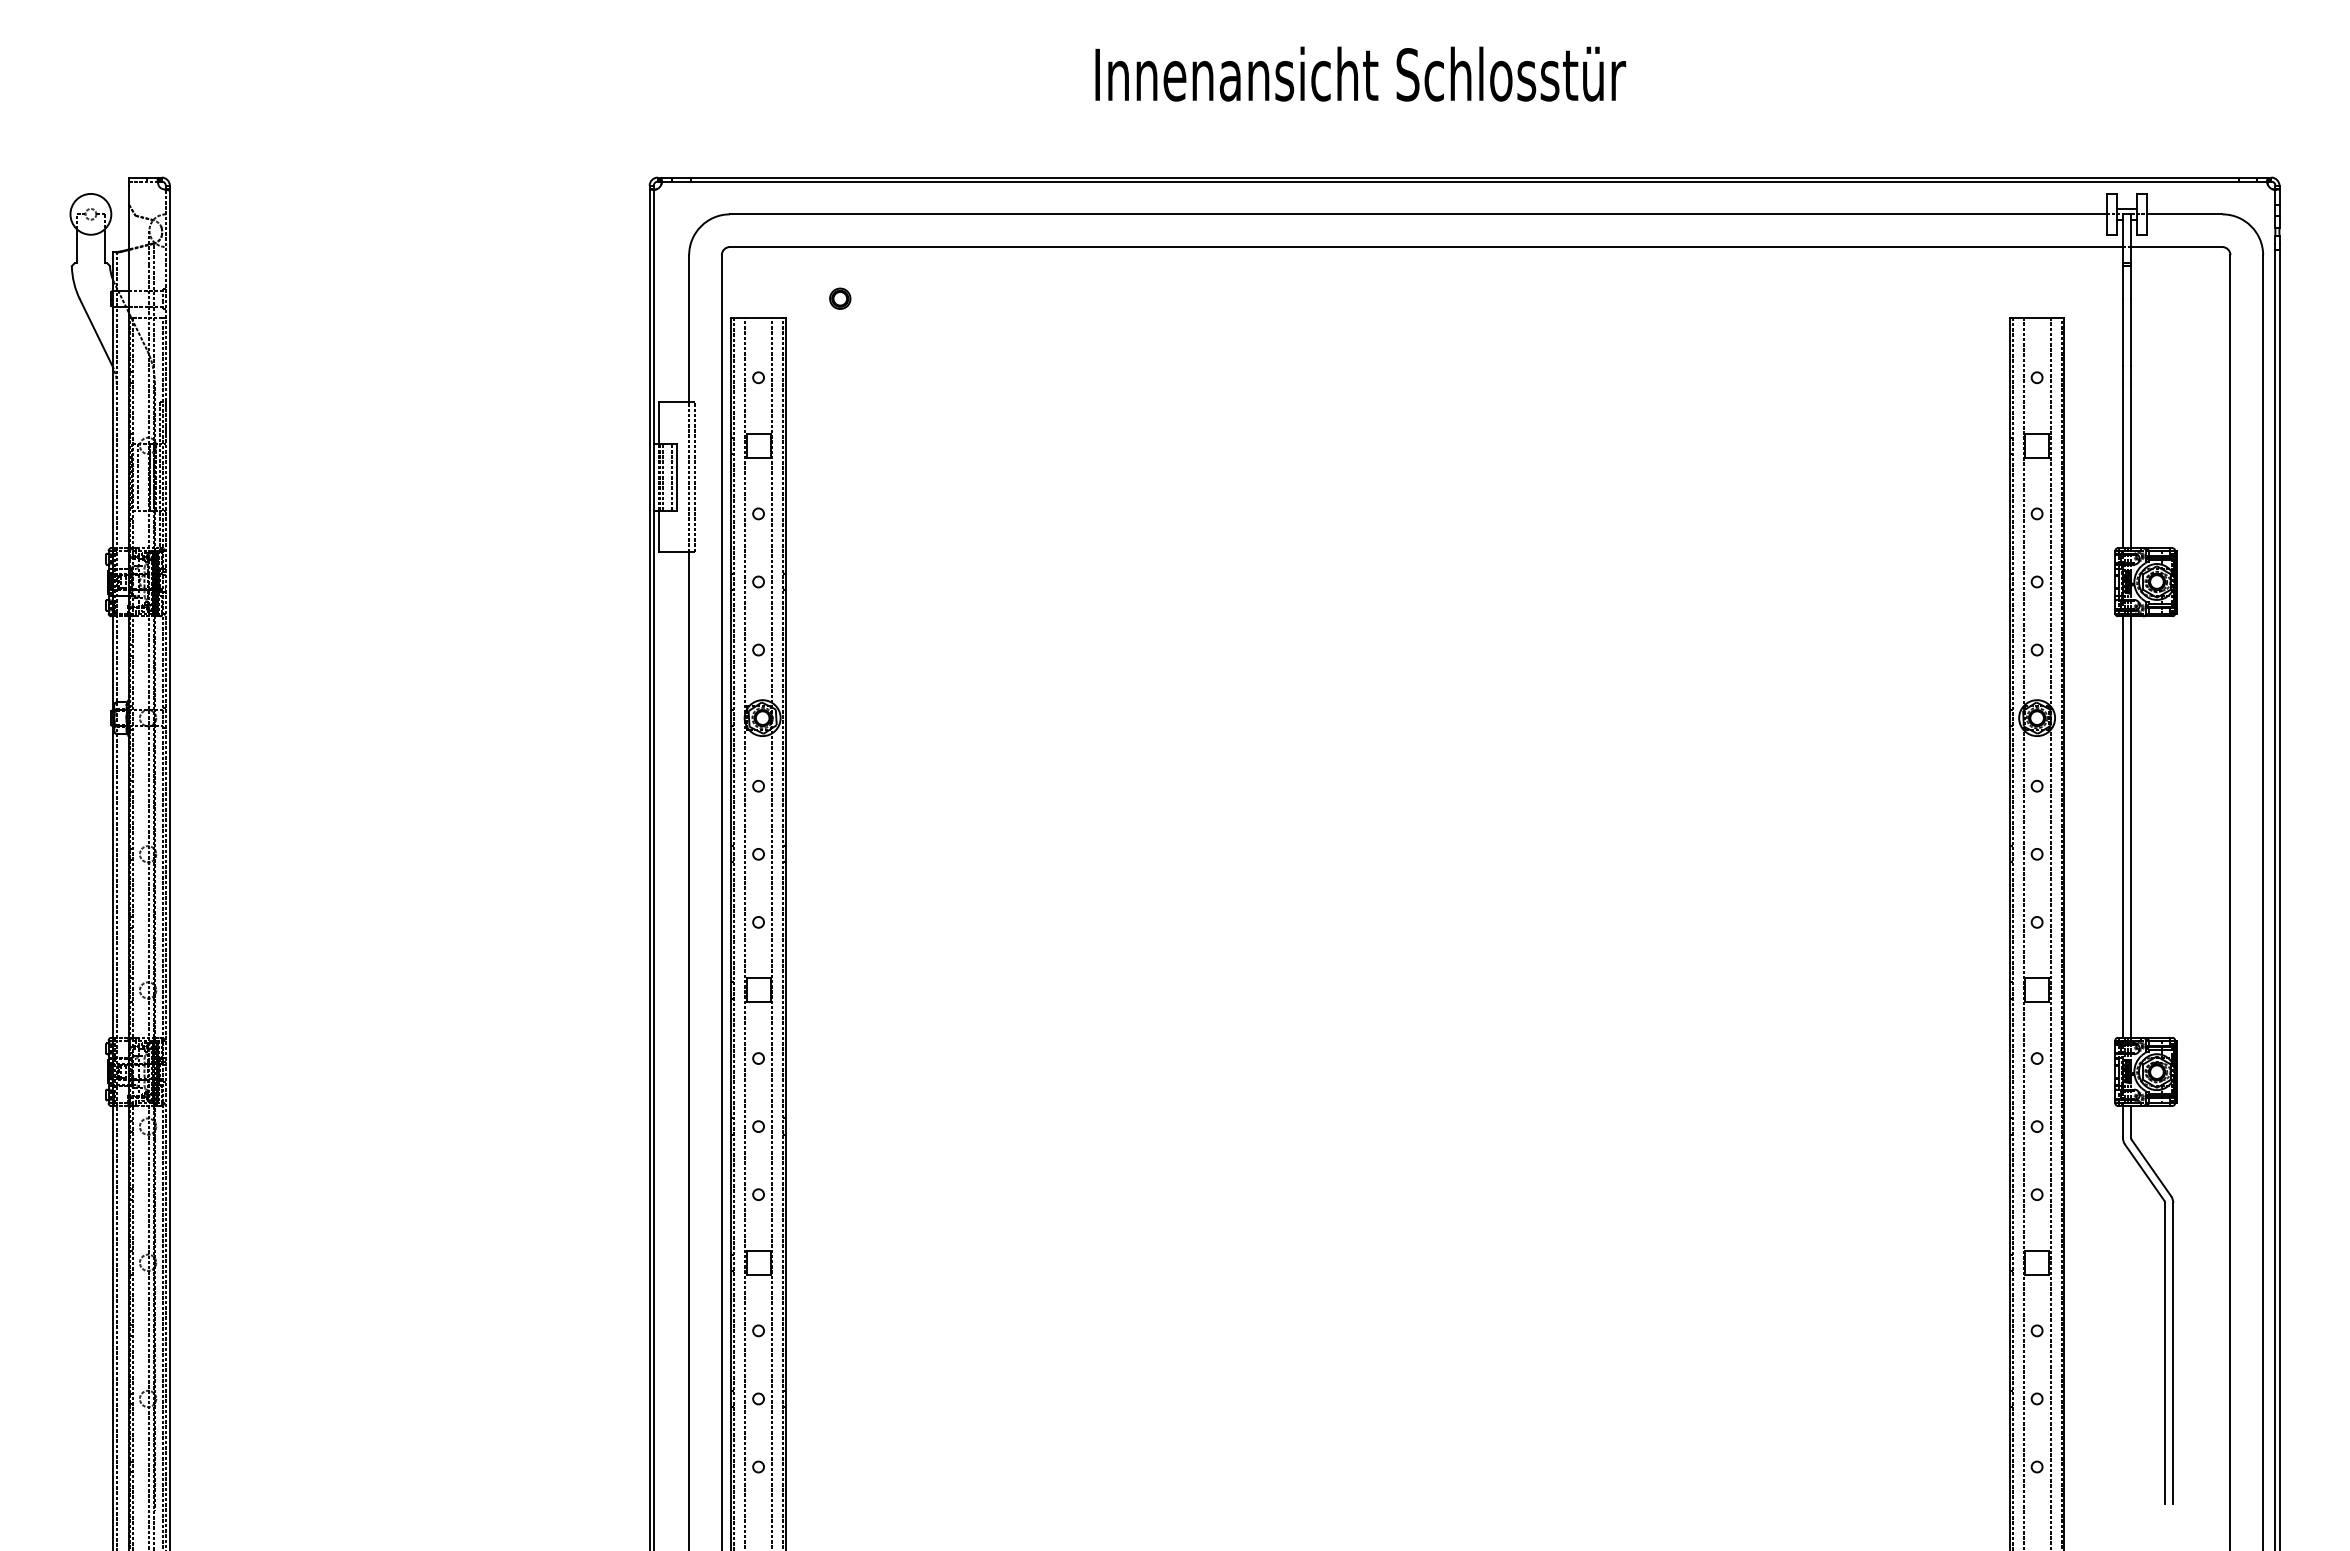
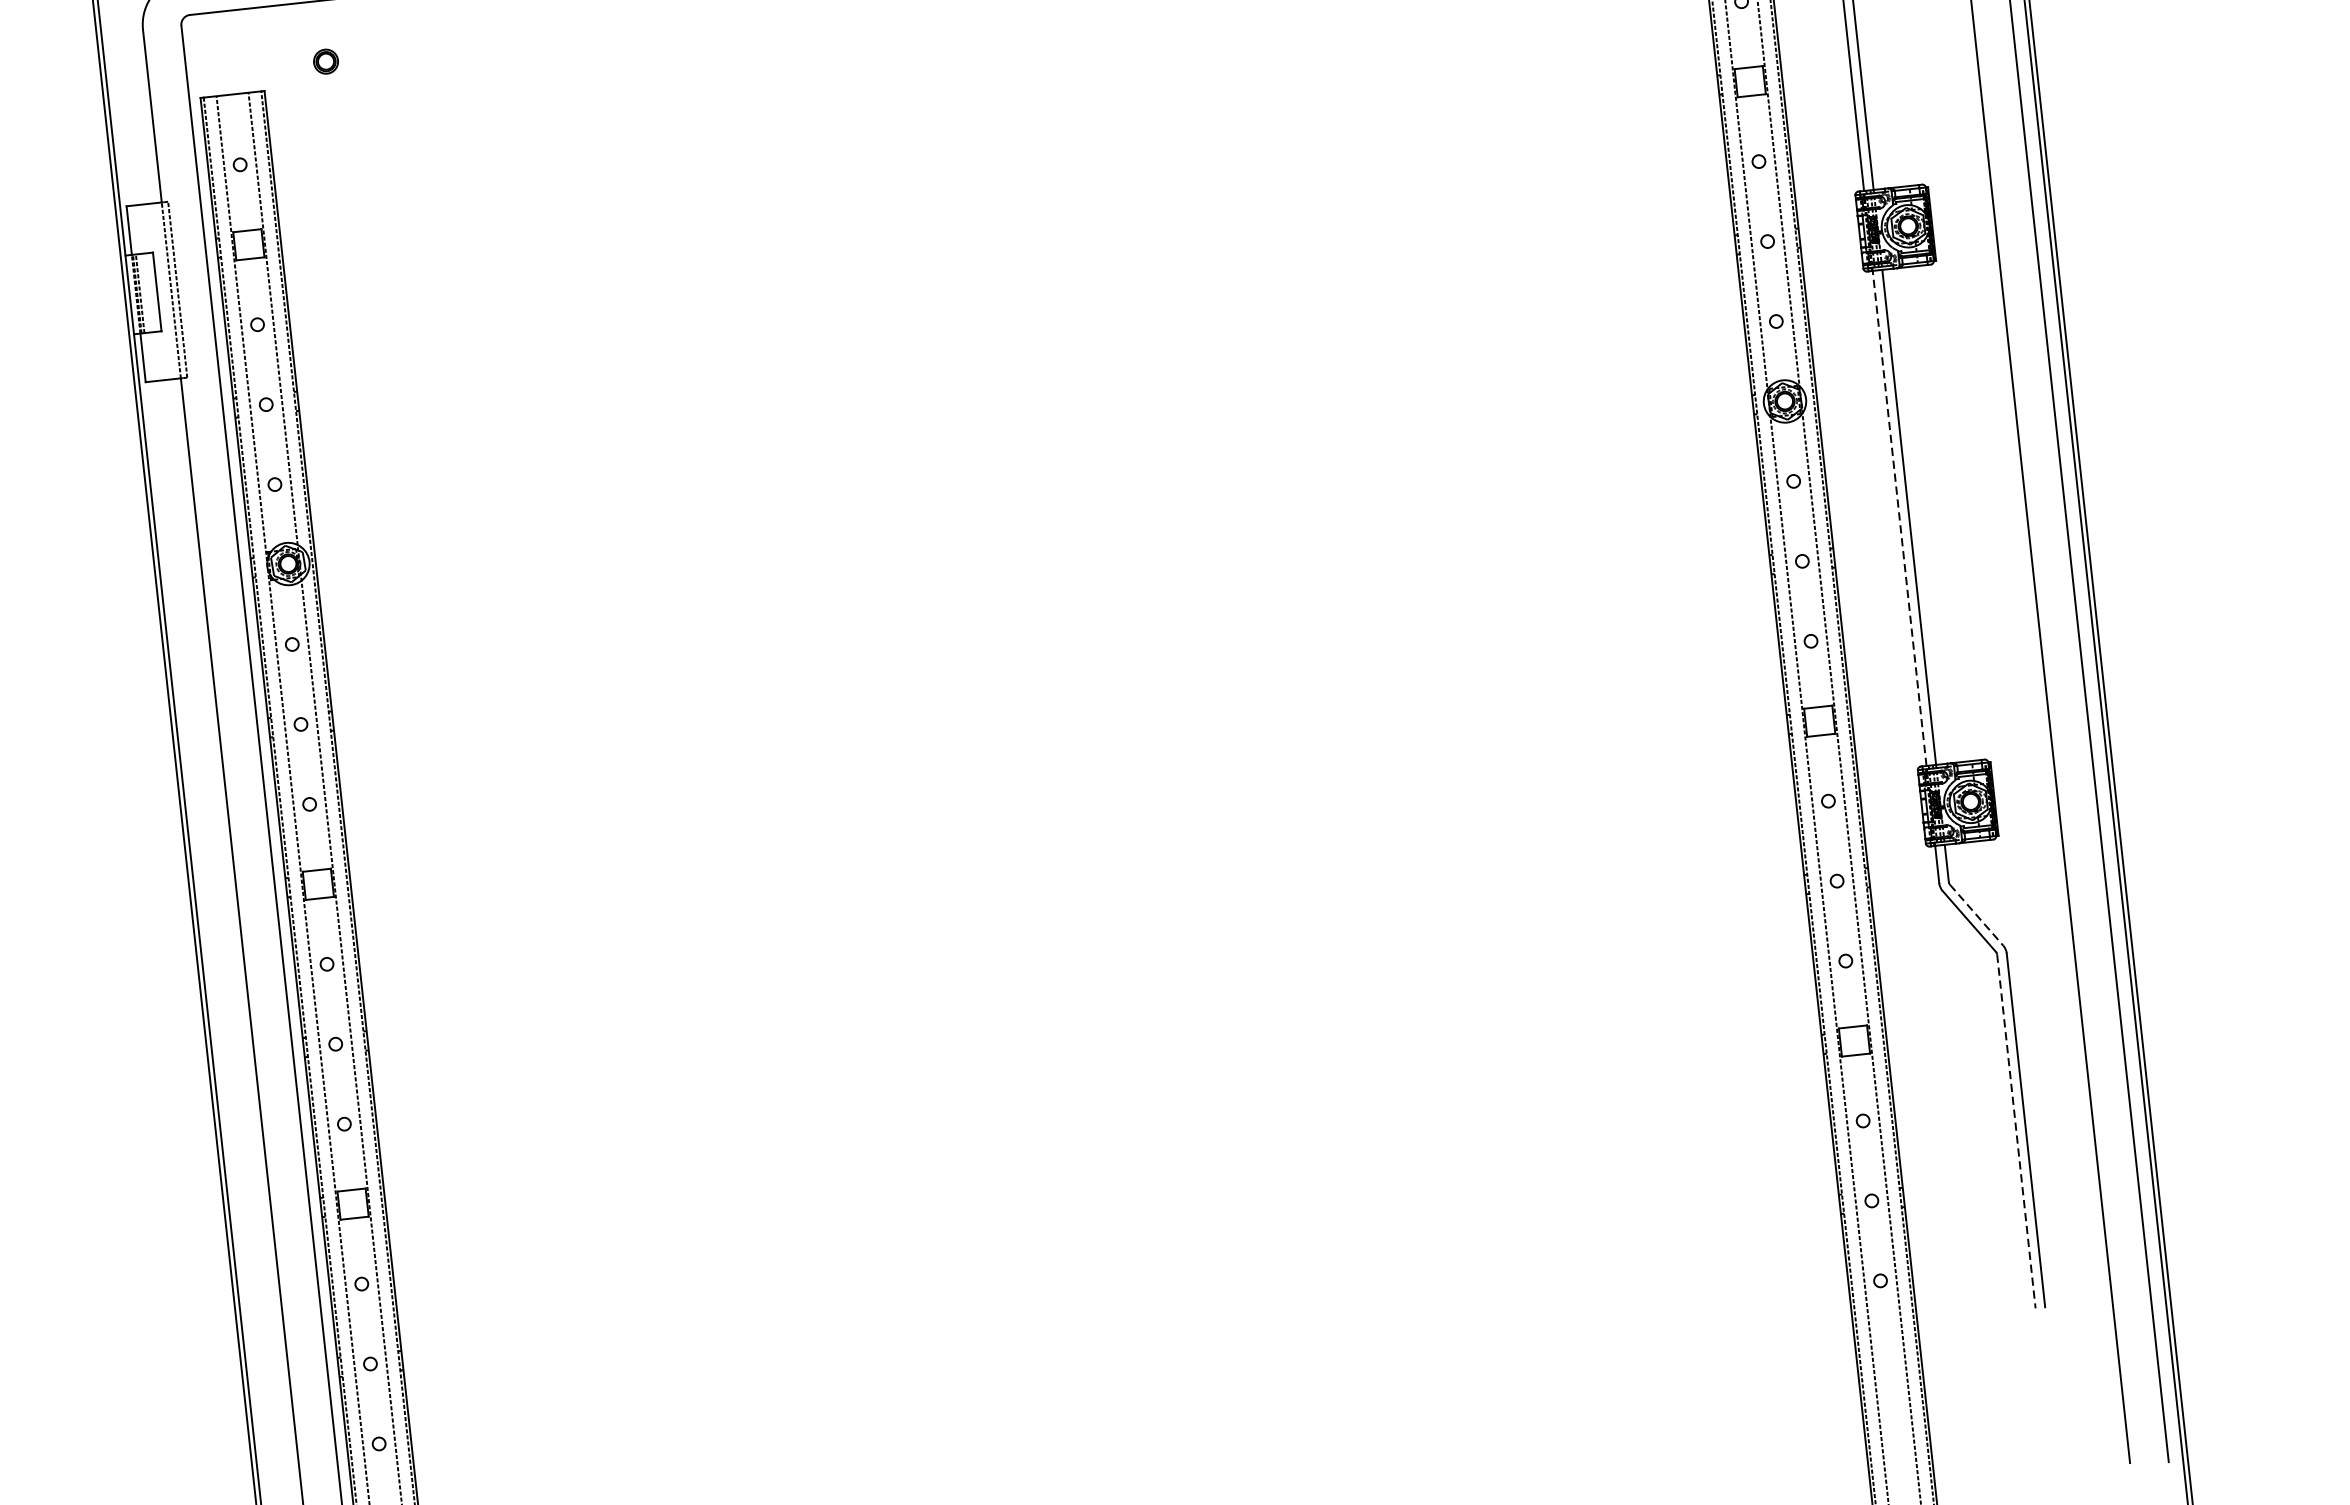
line: (671, 476) -> (150, 291), removed
line: (2122, 827) -> (1899, 518), solid -> dashed
line: (2151, 1168) -> (1976, 915), solid -> dashed
line: (2165, 1353) -> (2016, 1131), solid -> dashed

